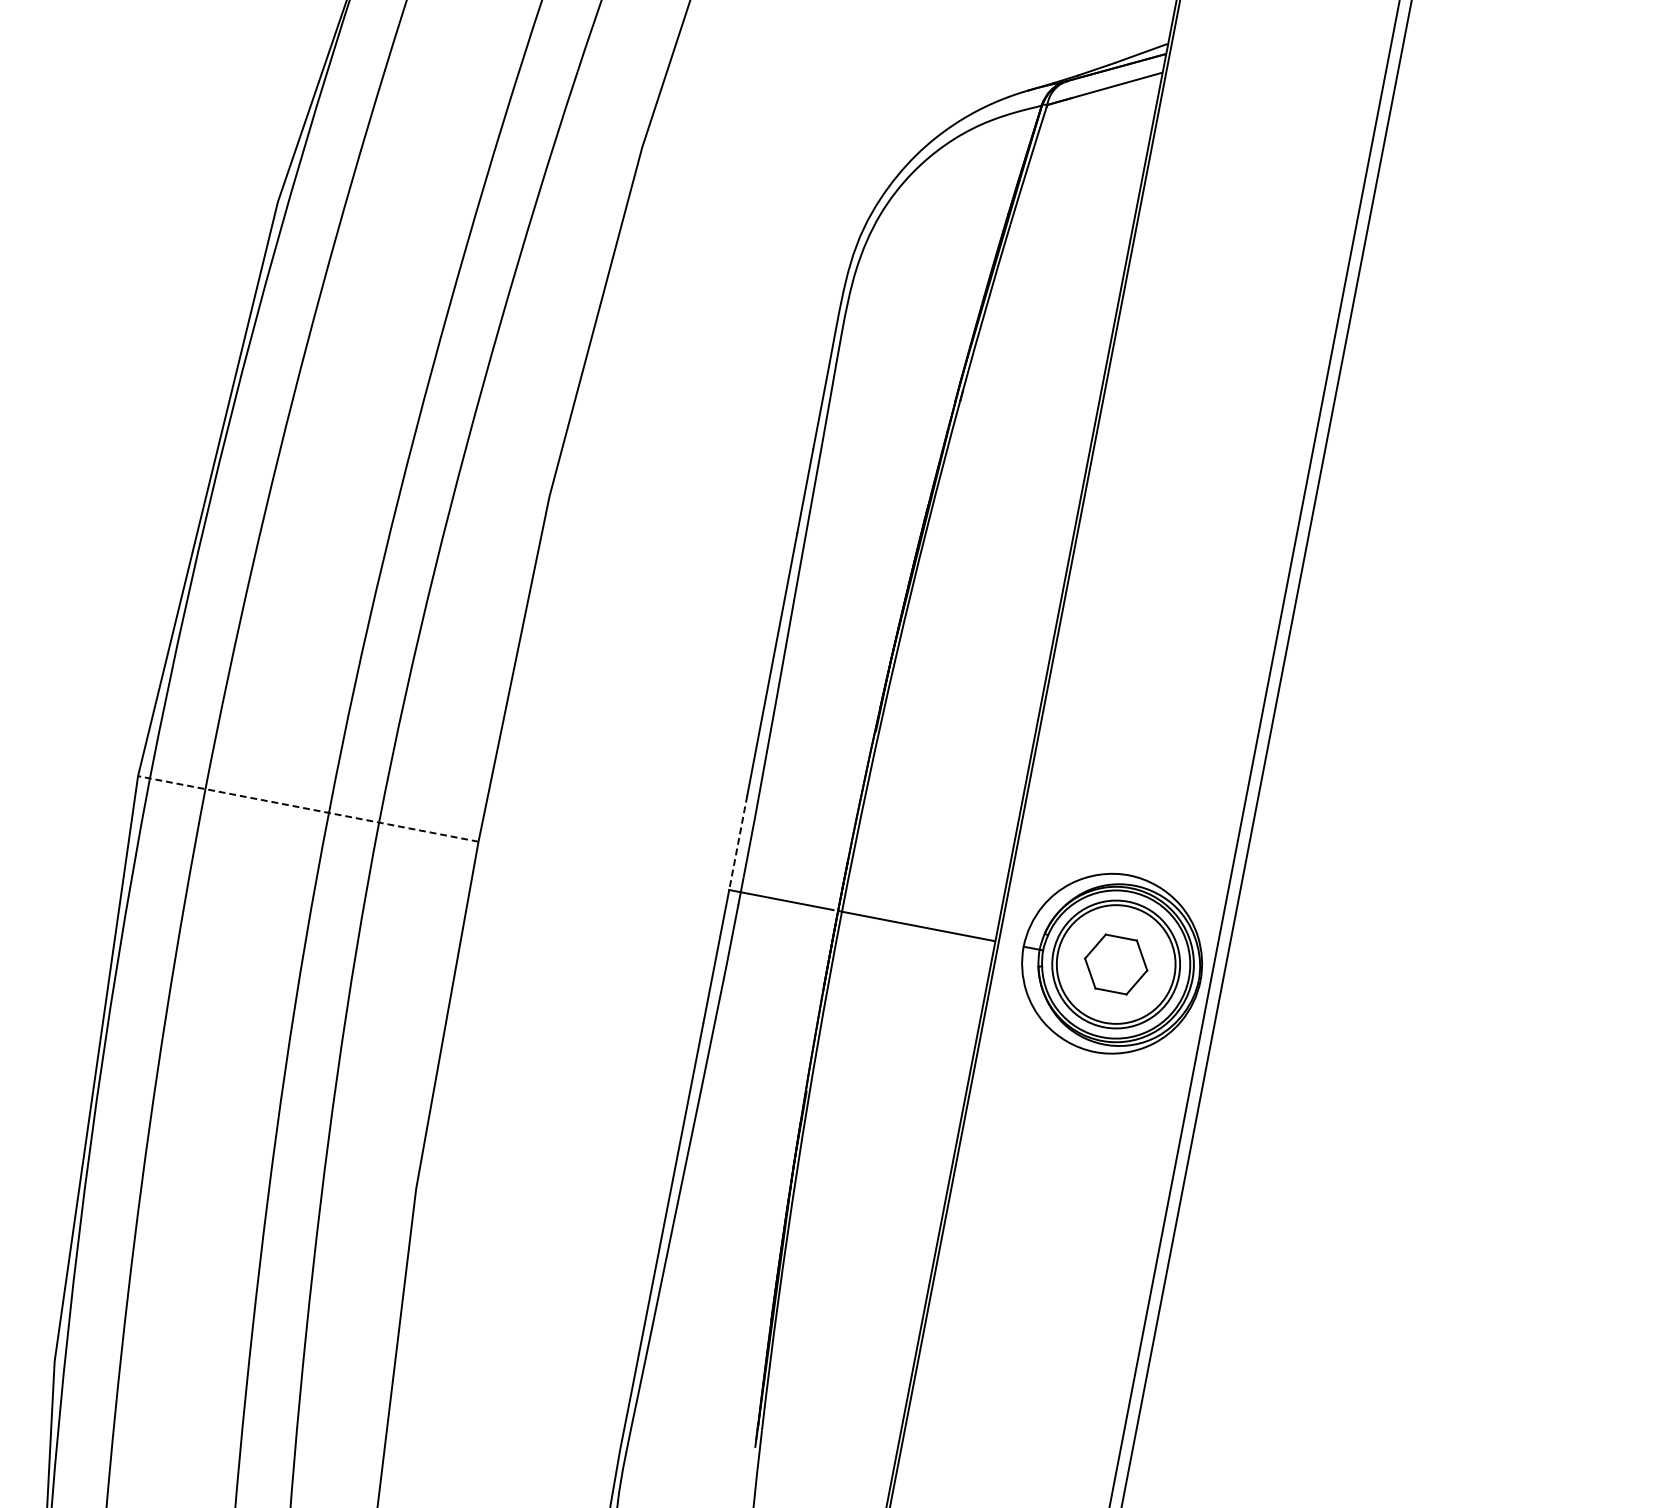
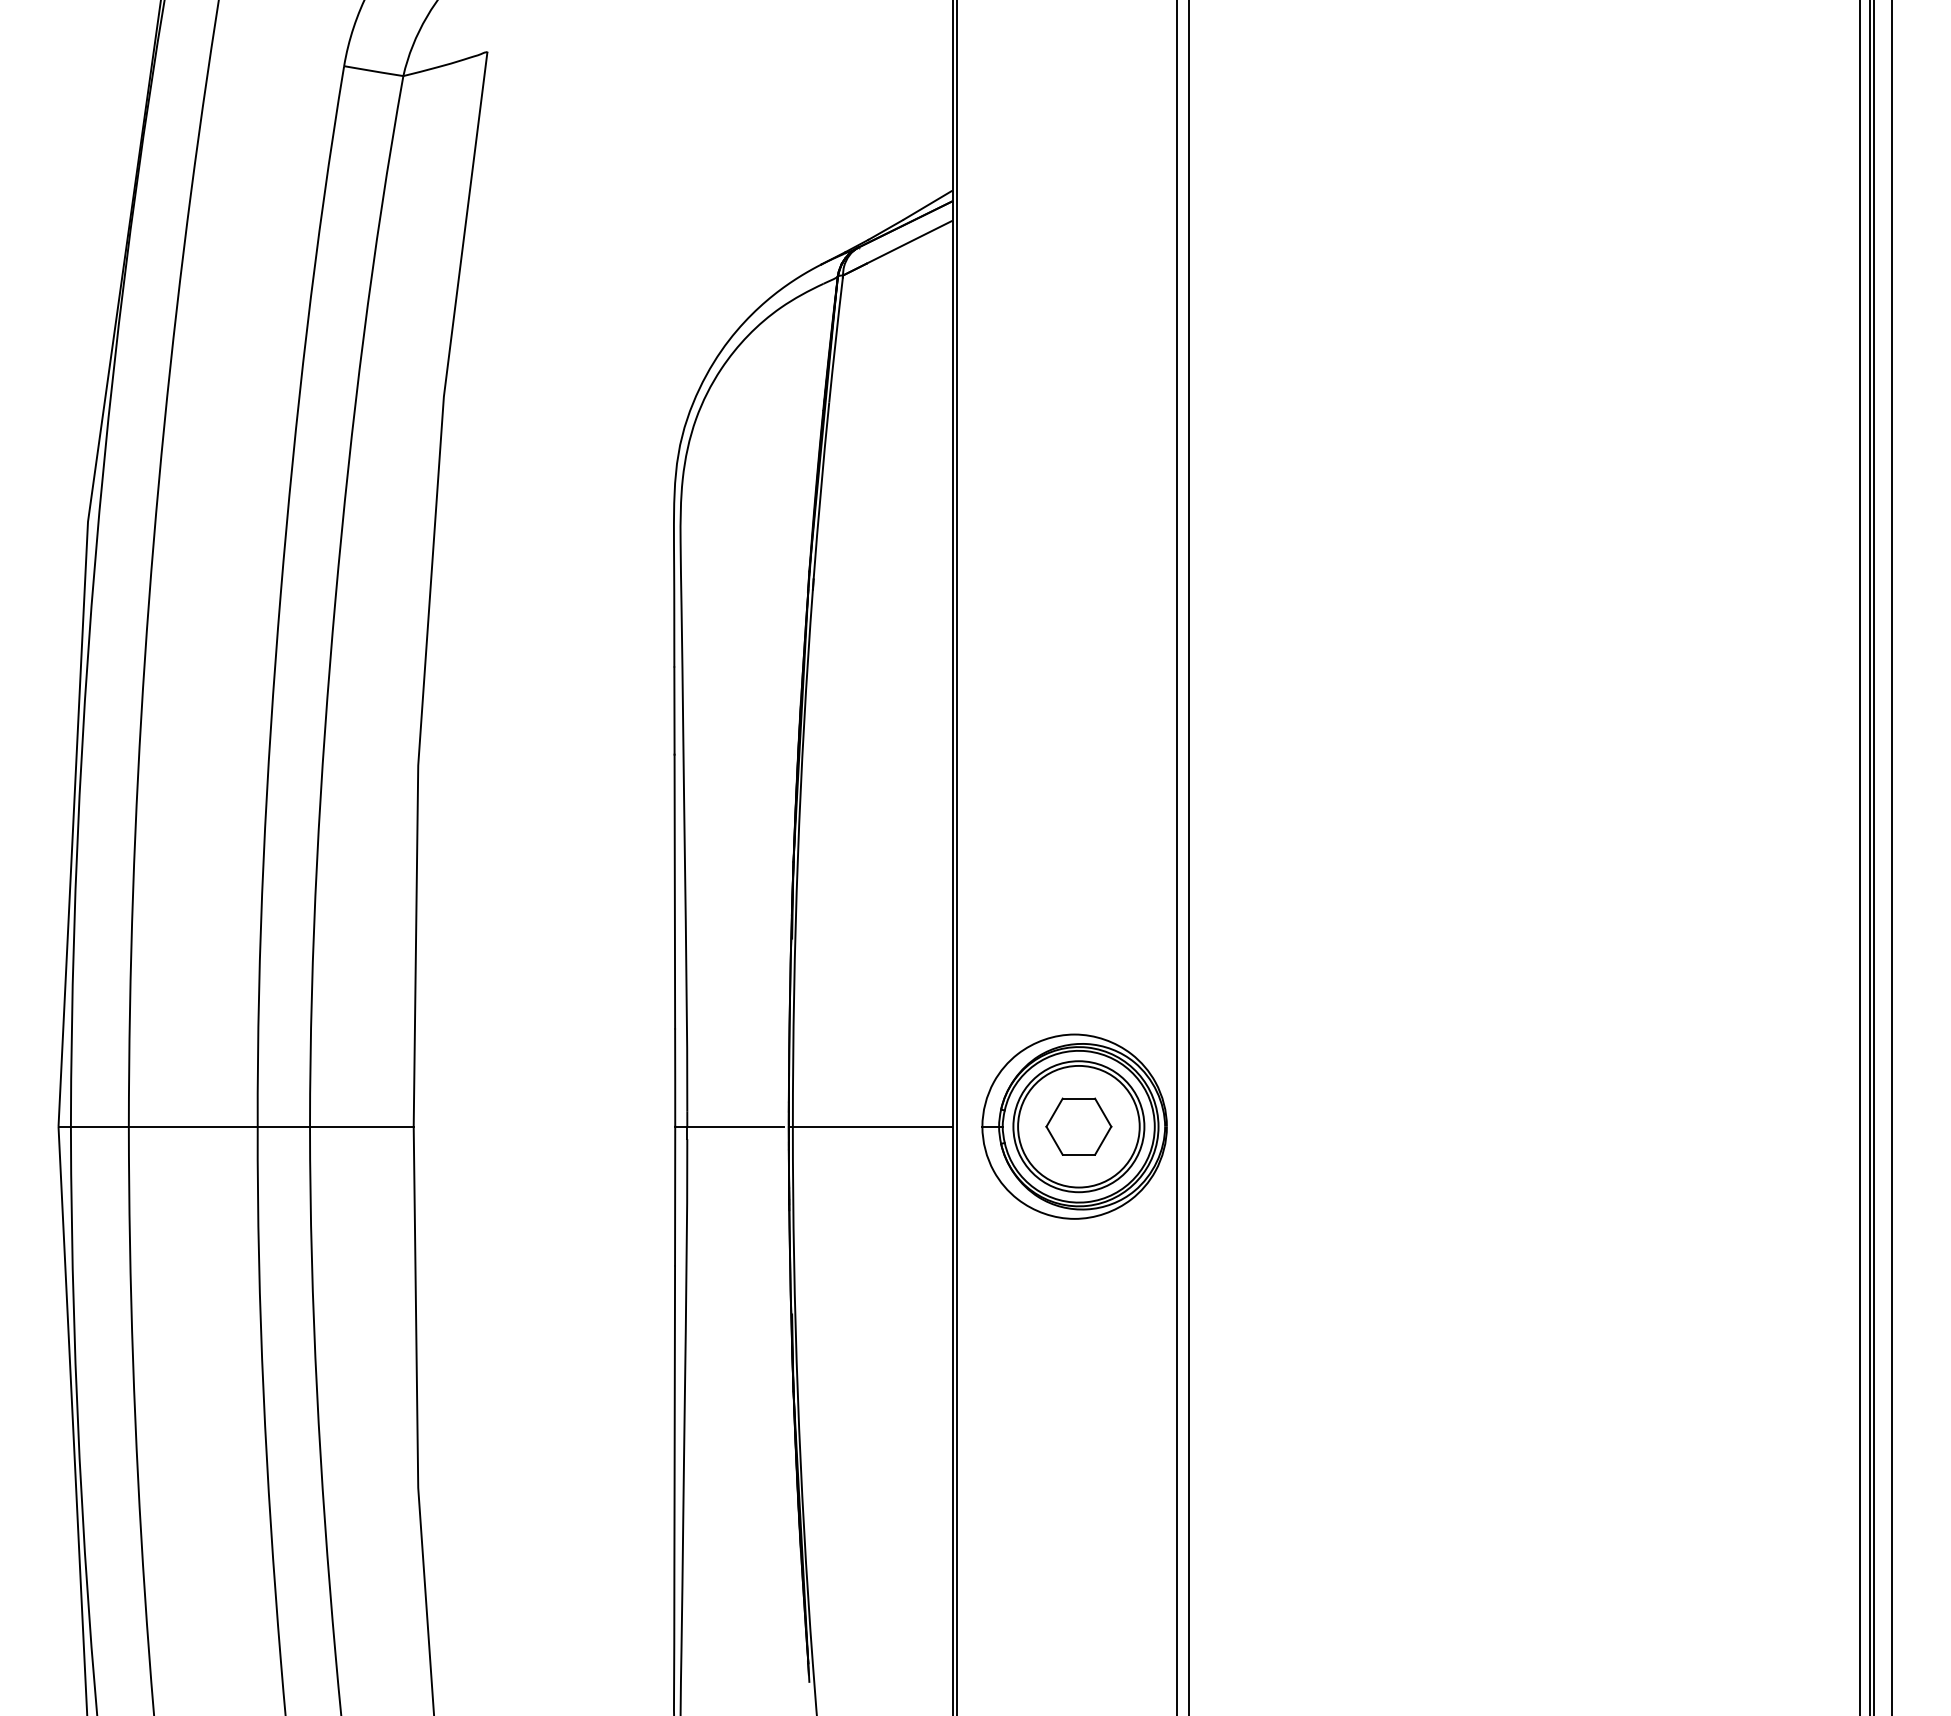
line: (308, 808) -> (236, 1126), dashed -> solid
line: (738, 843) -> (675, 1078), dashed -> solid

